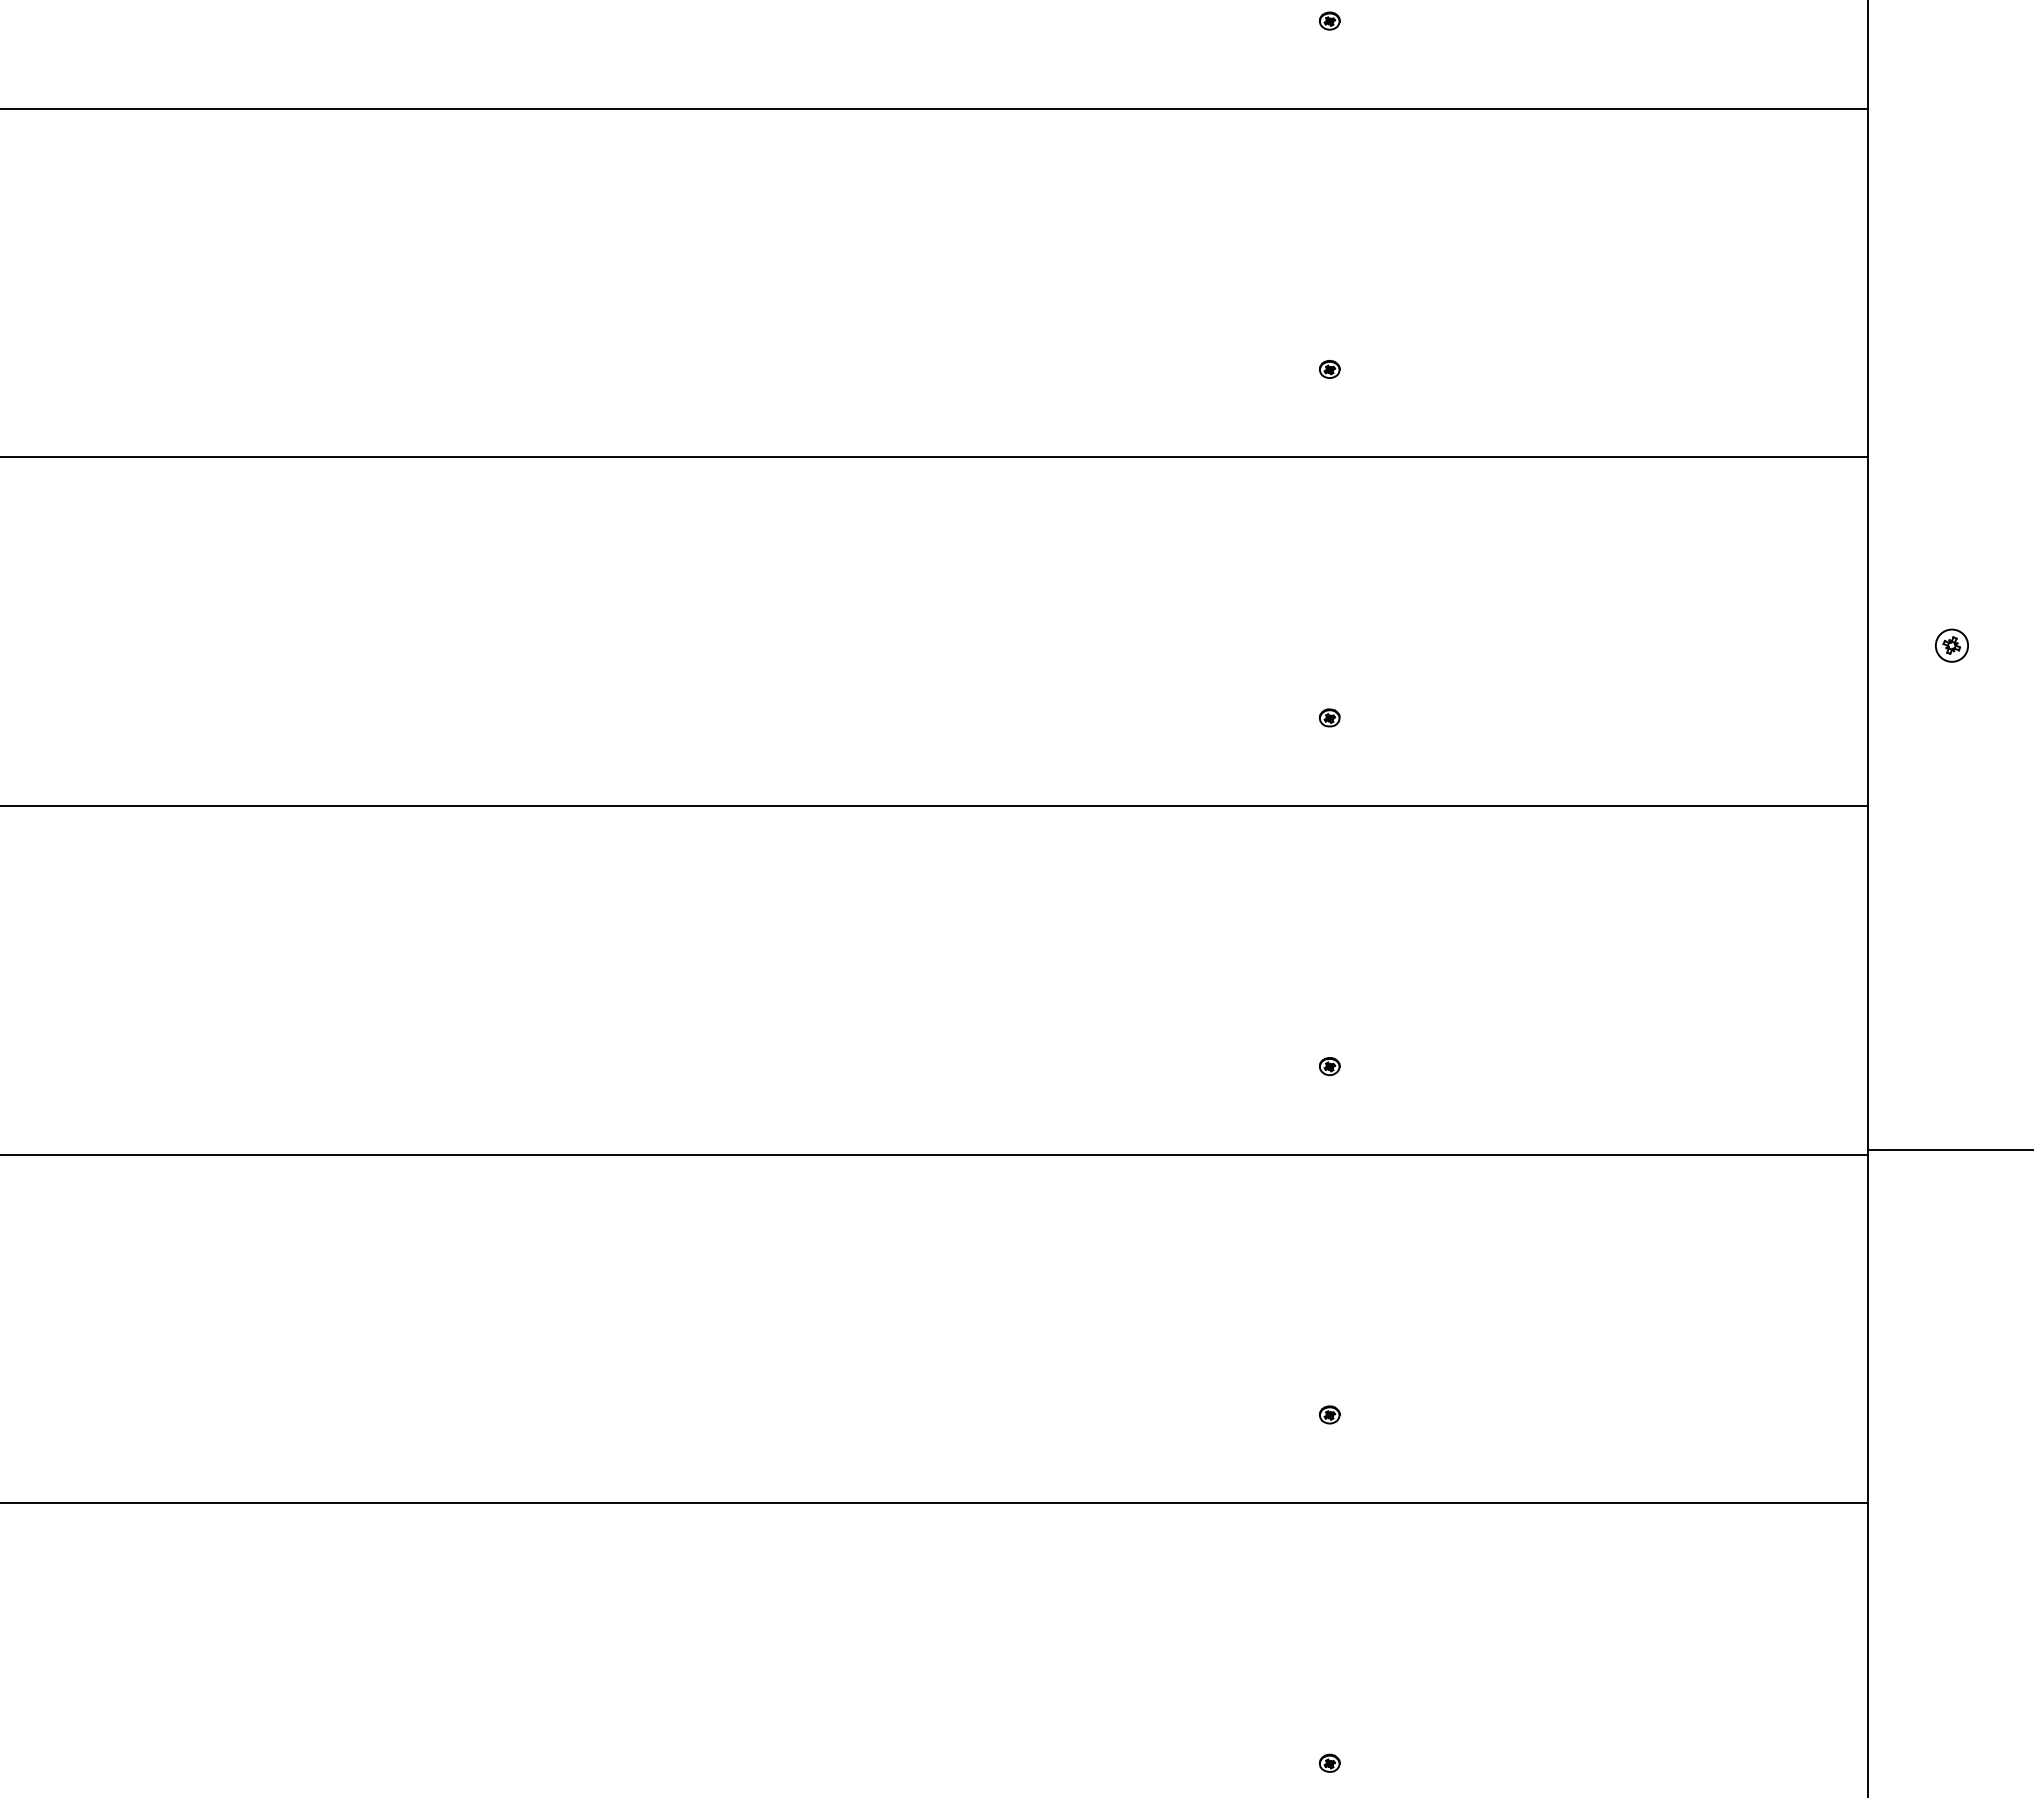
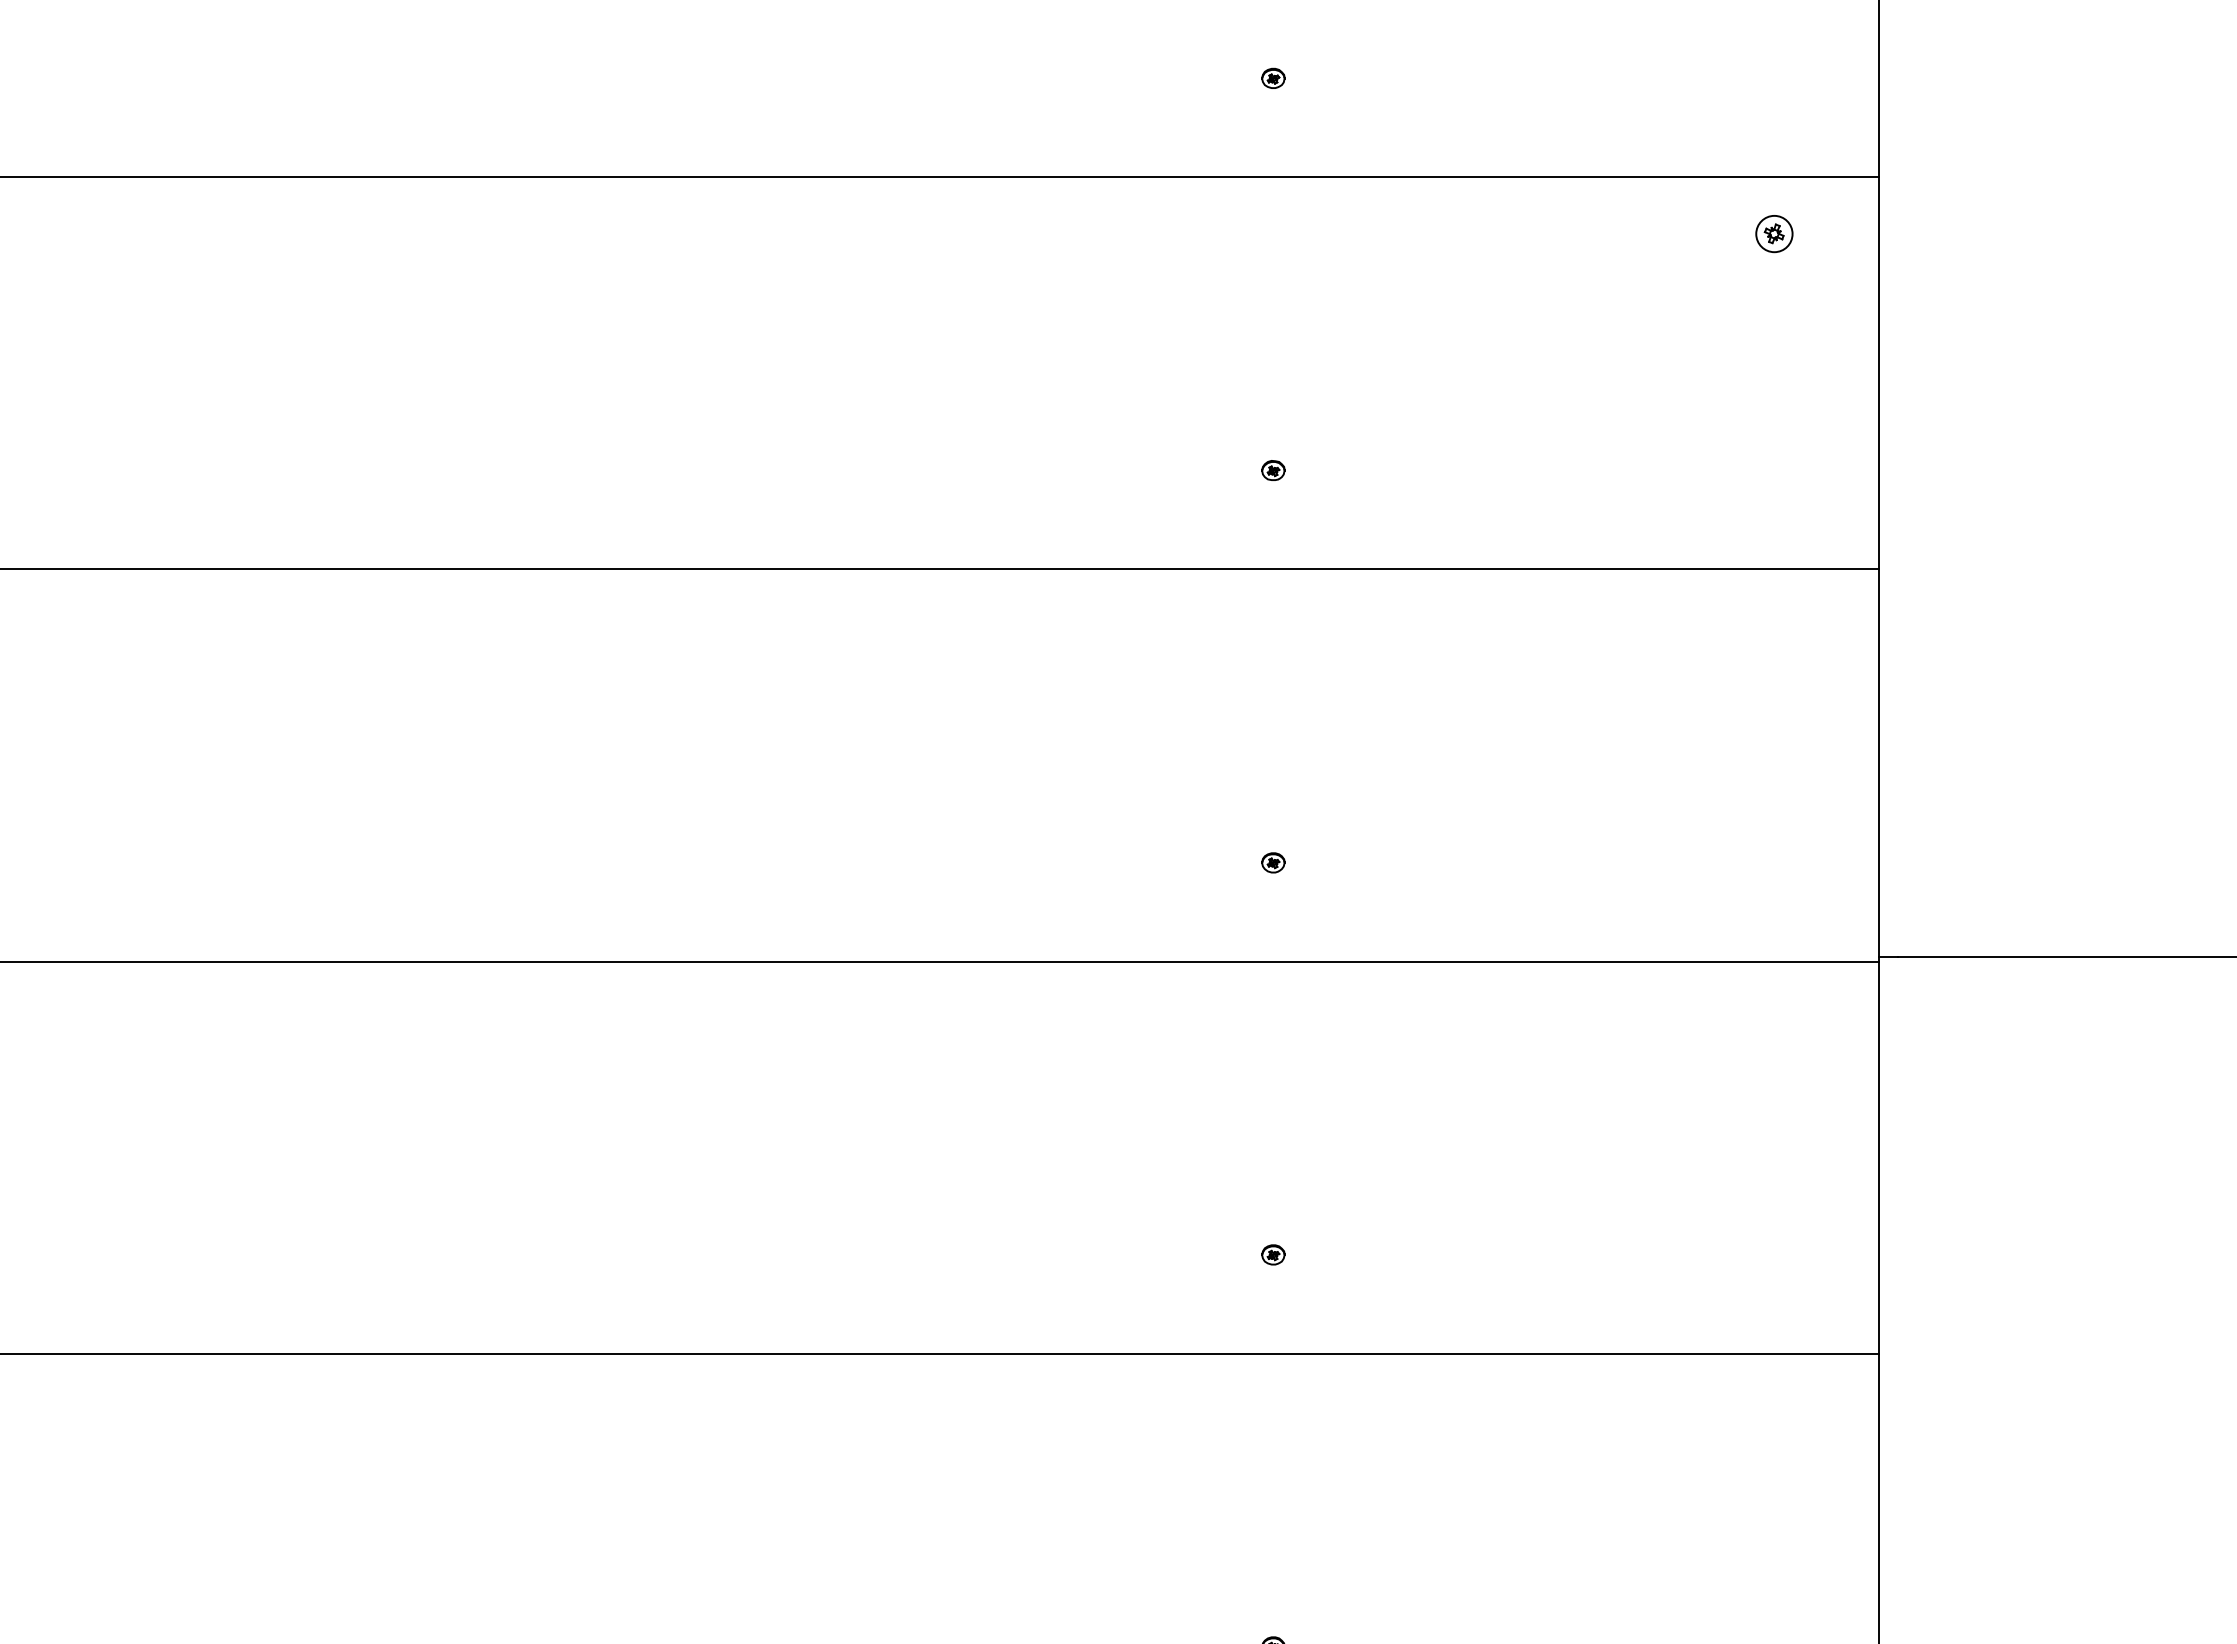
part: (1951, 645) -> (1773, 233), moved

